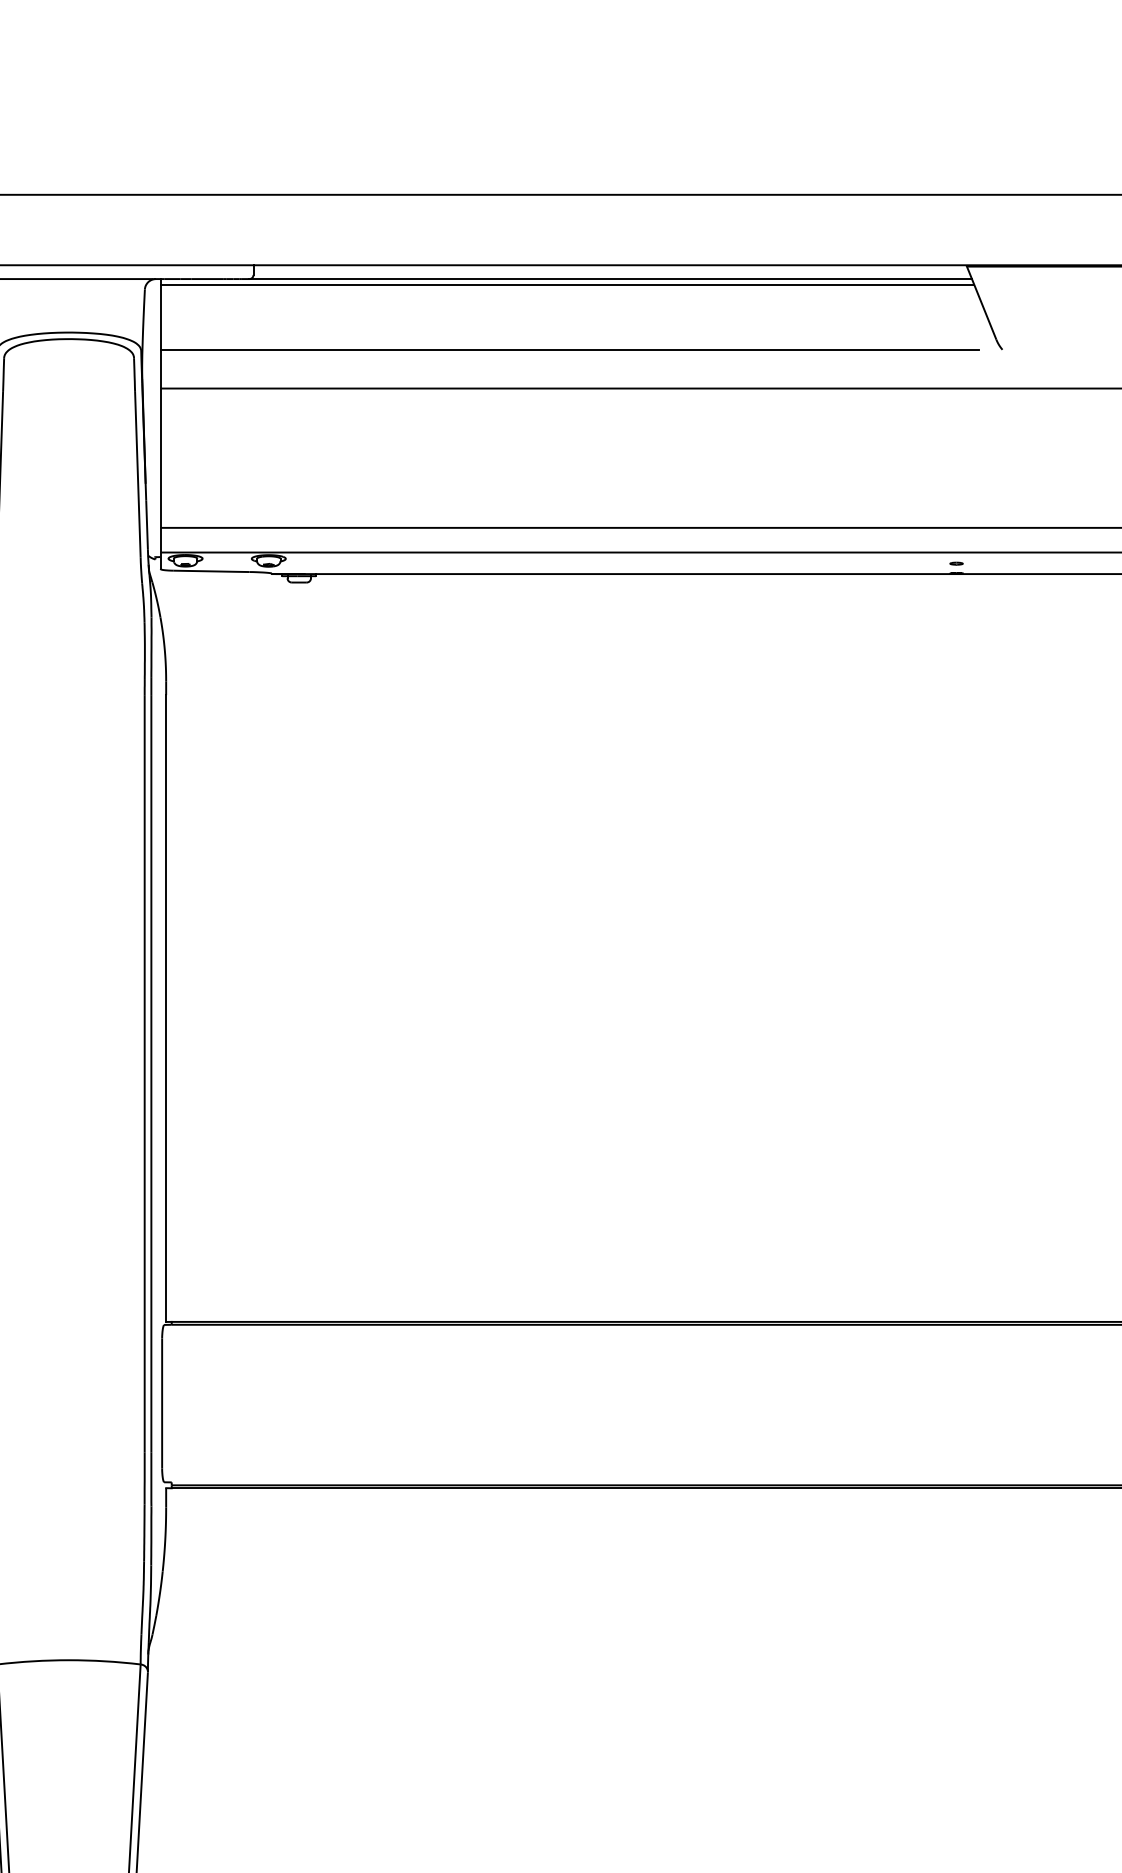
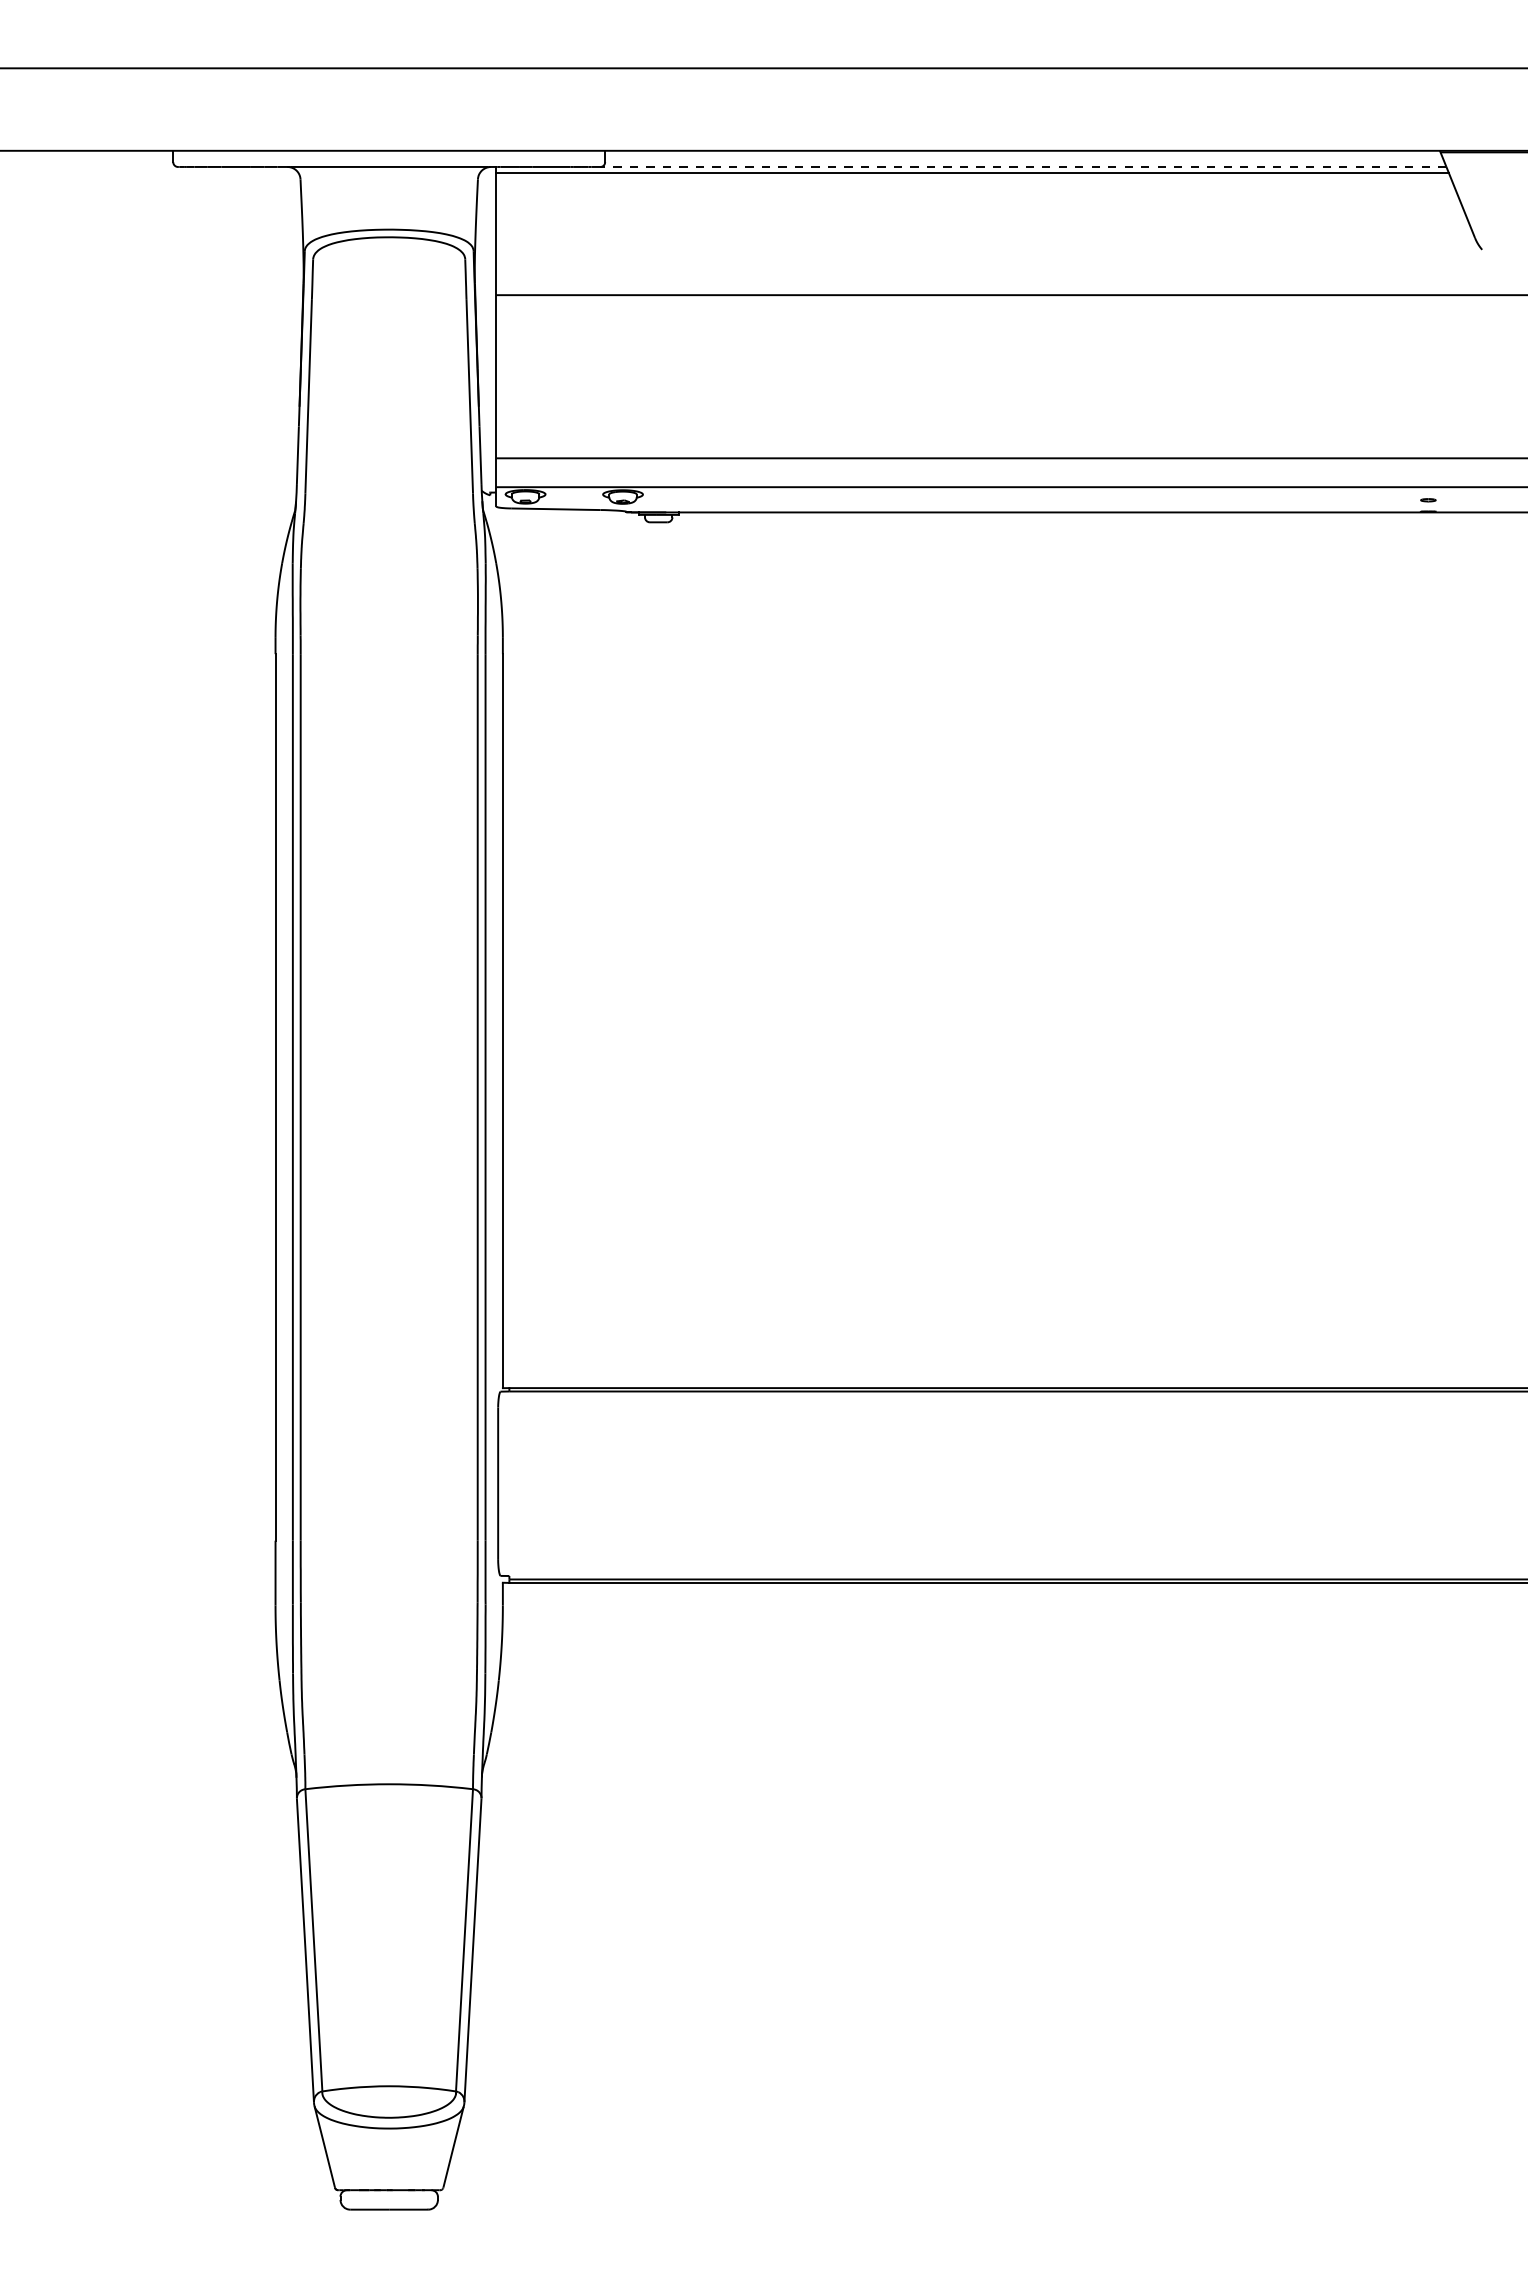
line: (609, 278) -> (1022, 166), solid -> dashed
line: (569, 349) -> (975, 249), removed

